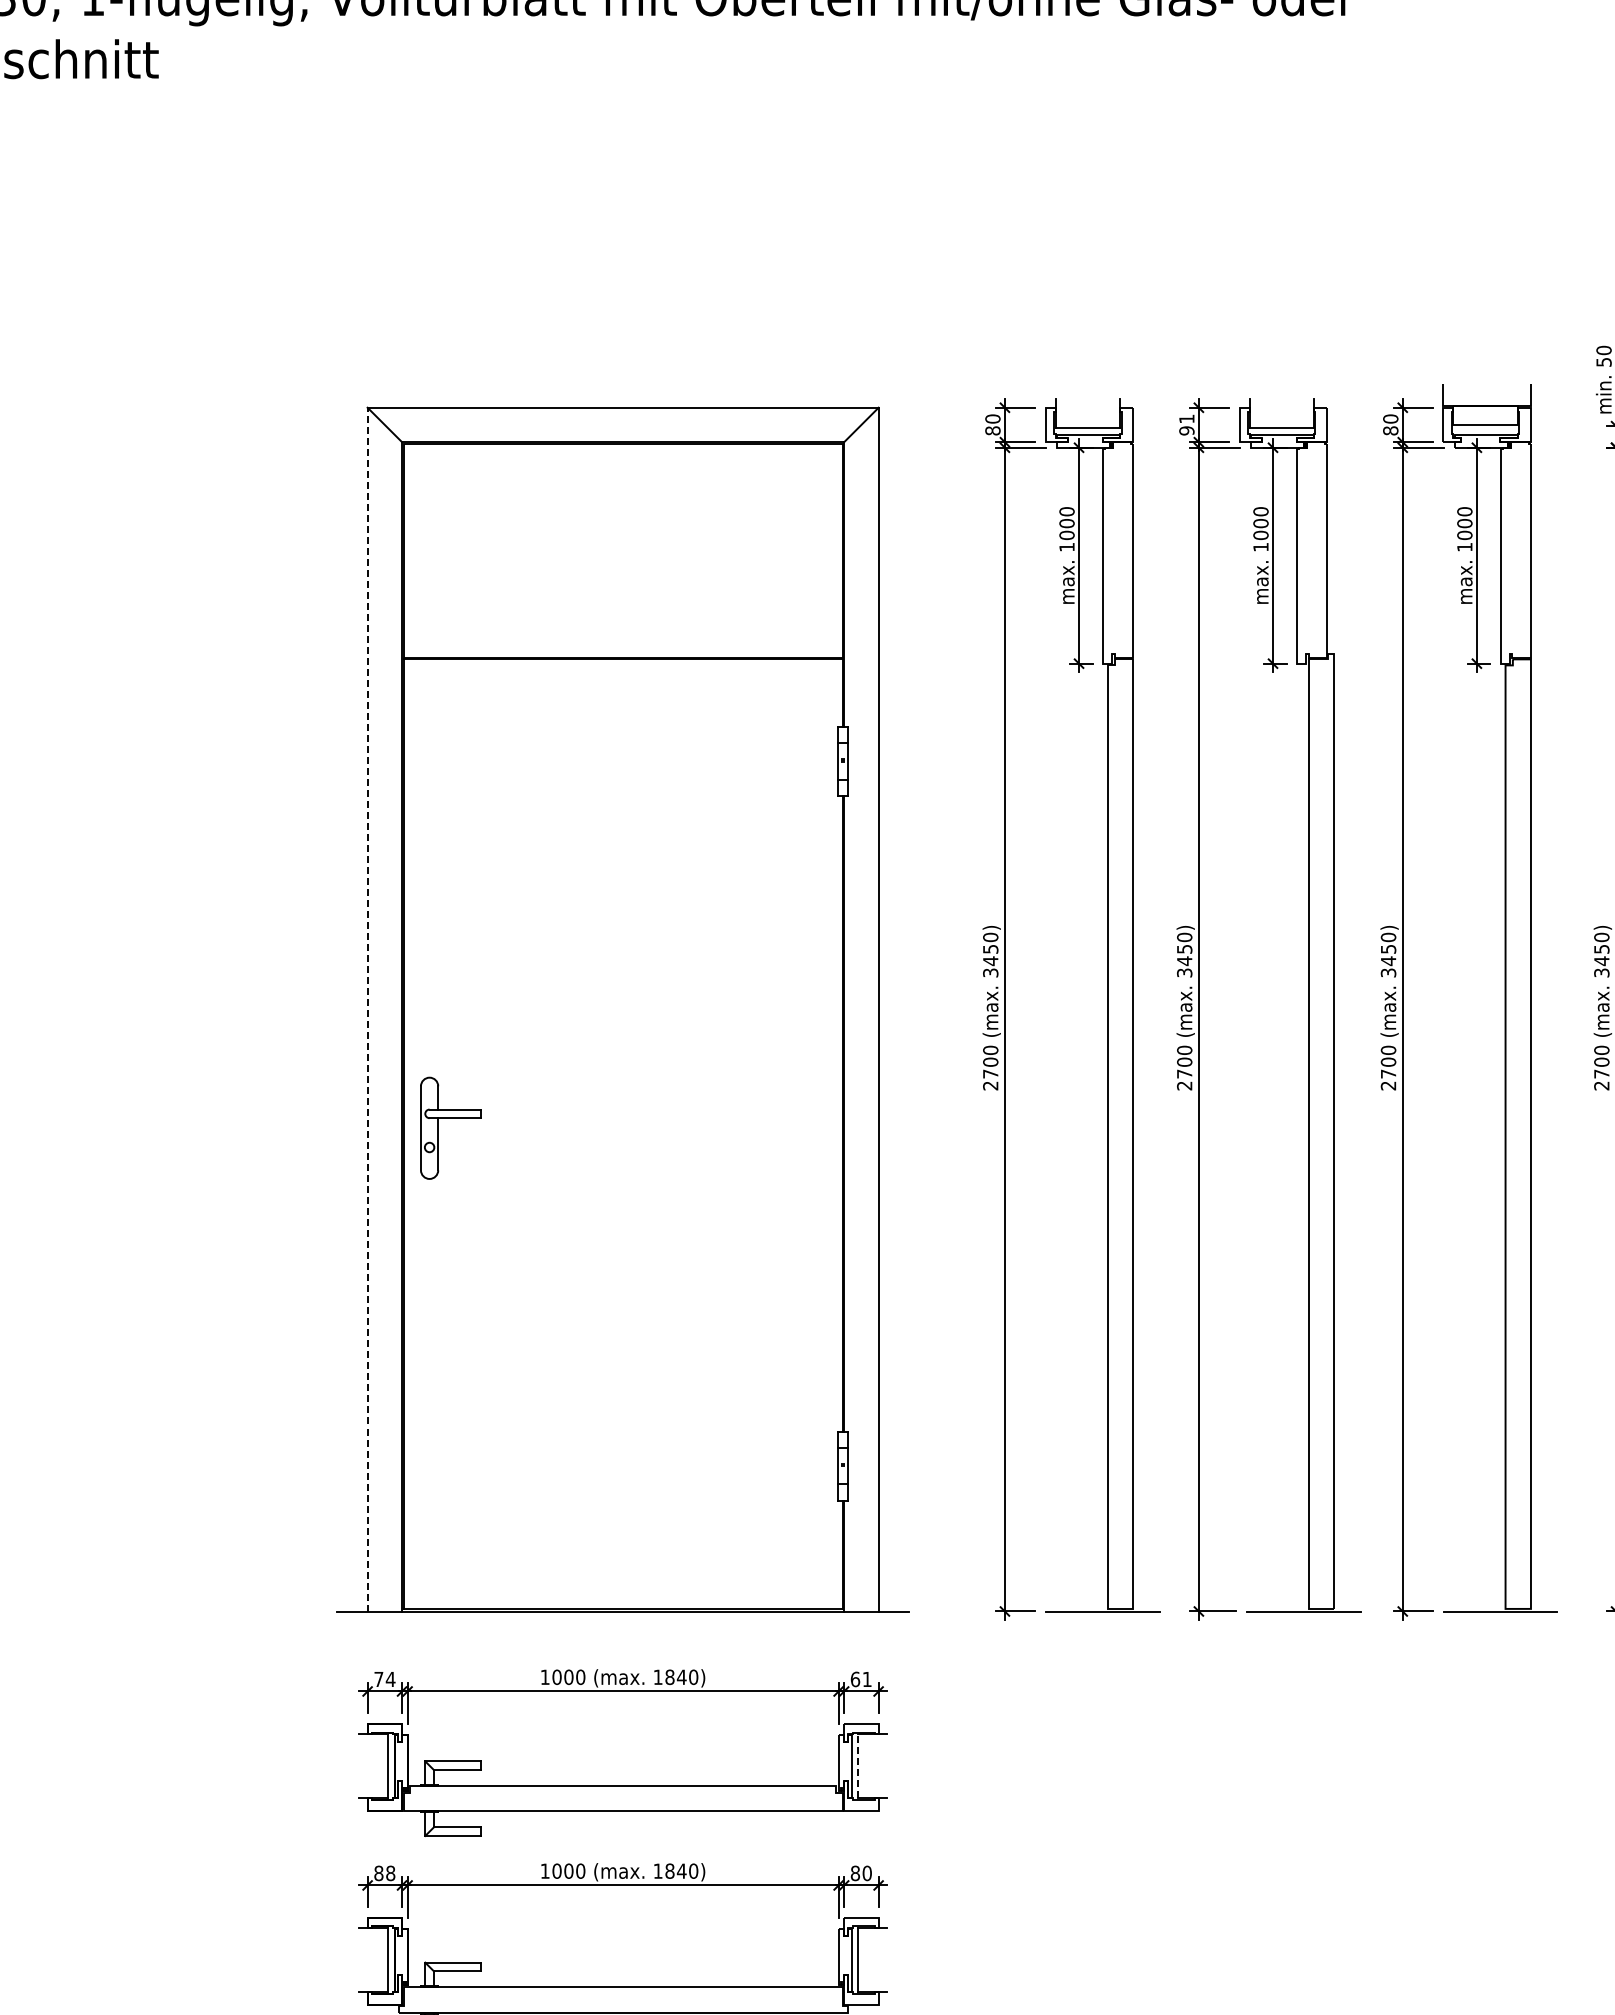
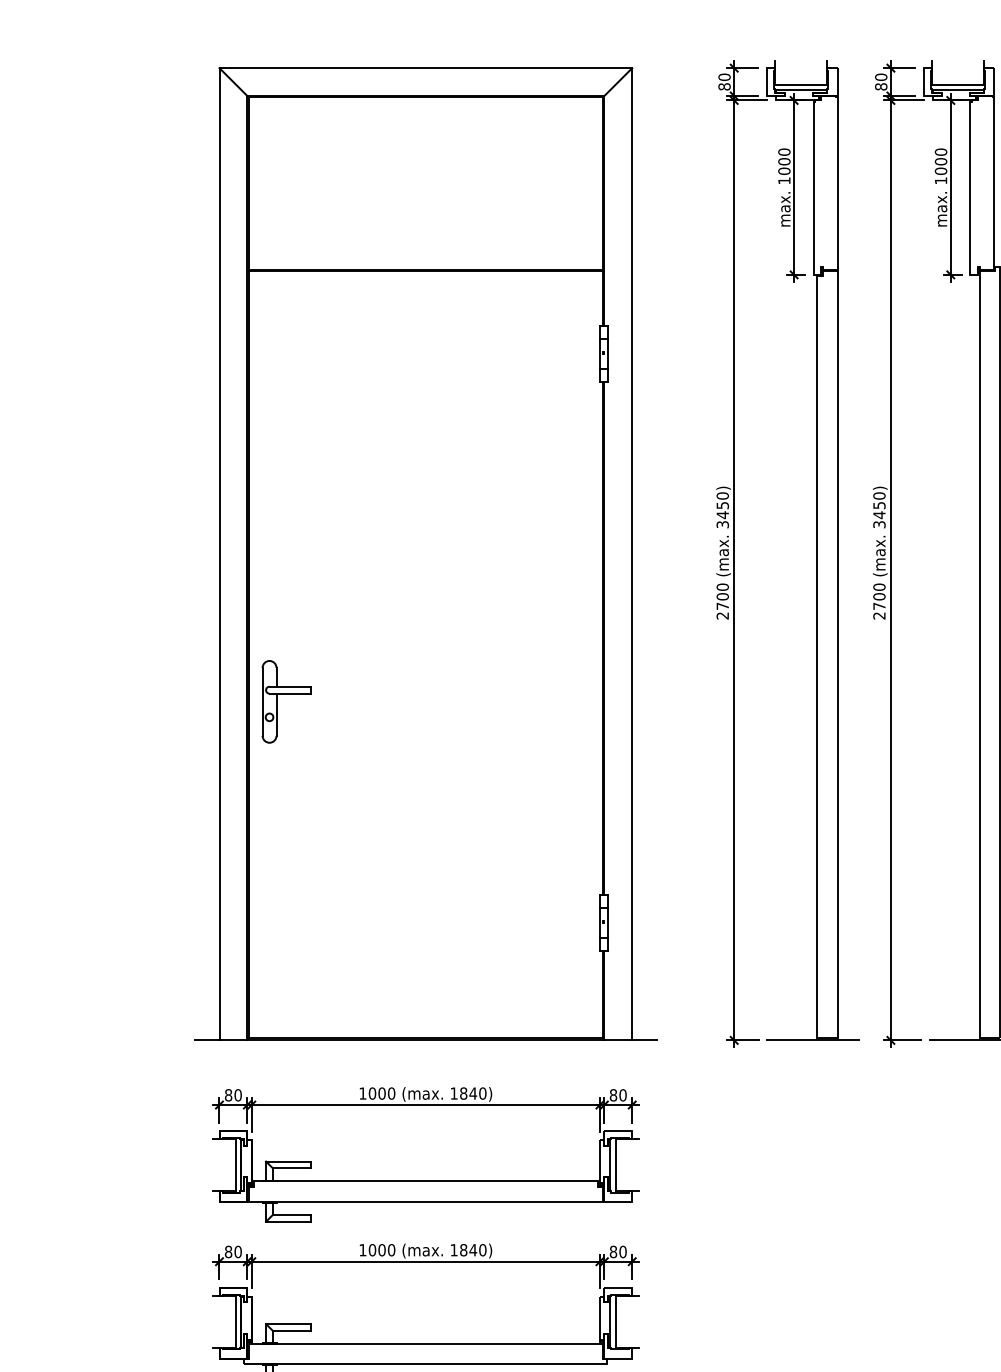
text: (1186, 424) -> (880, 81), 91 -> 80
line: (367, 1009) -> (219, 554), dashed -> solid
part: (450, 1118) -> (286, 693), moved
text: (384, 1679) -> (233, 1095), 74 -> 80
text: (860, 1679) -> (617, 1095), 61 -> 80
line: (858, 1765) -> (615, 1164), dashed -> solid
text: (390, 1873) -> (237, 1252), 88 -> 80

